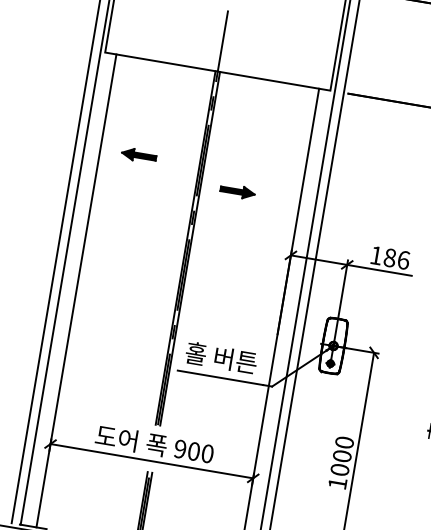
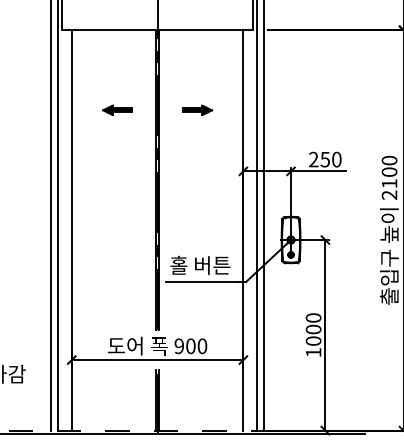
part: (139, 154) -> (117, 109), moved
part: (237, 191) -> (197, 110), moved
text: (390, 257) -> (325, 159), 186 -> 250

